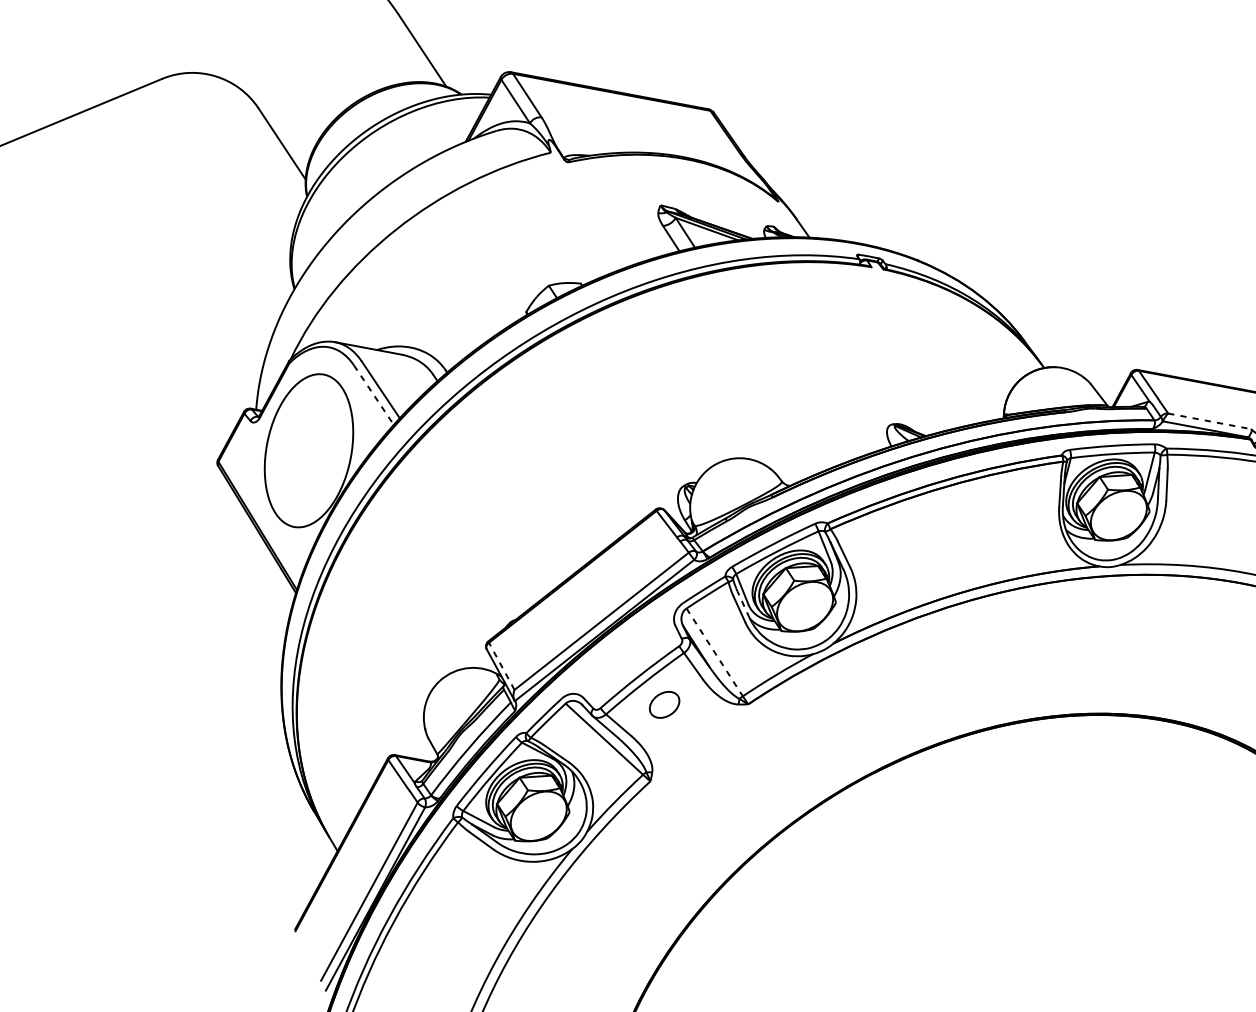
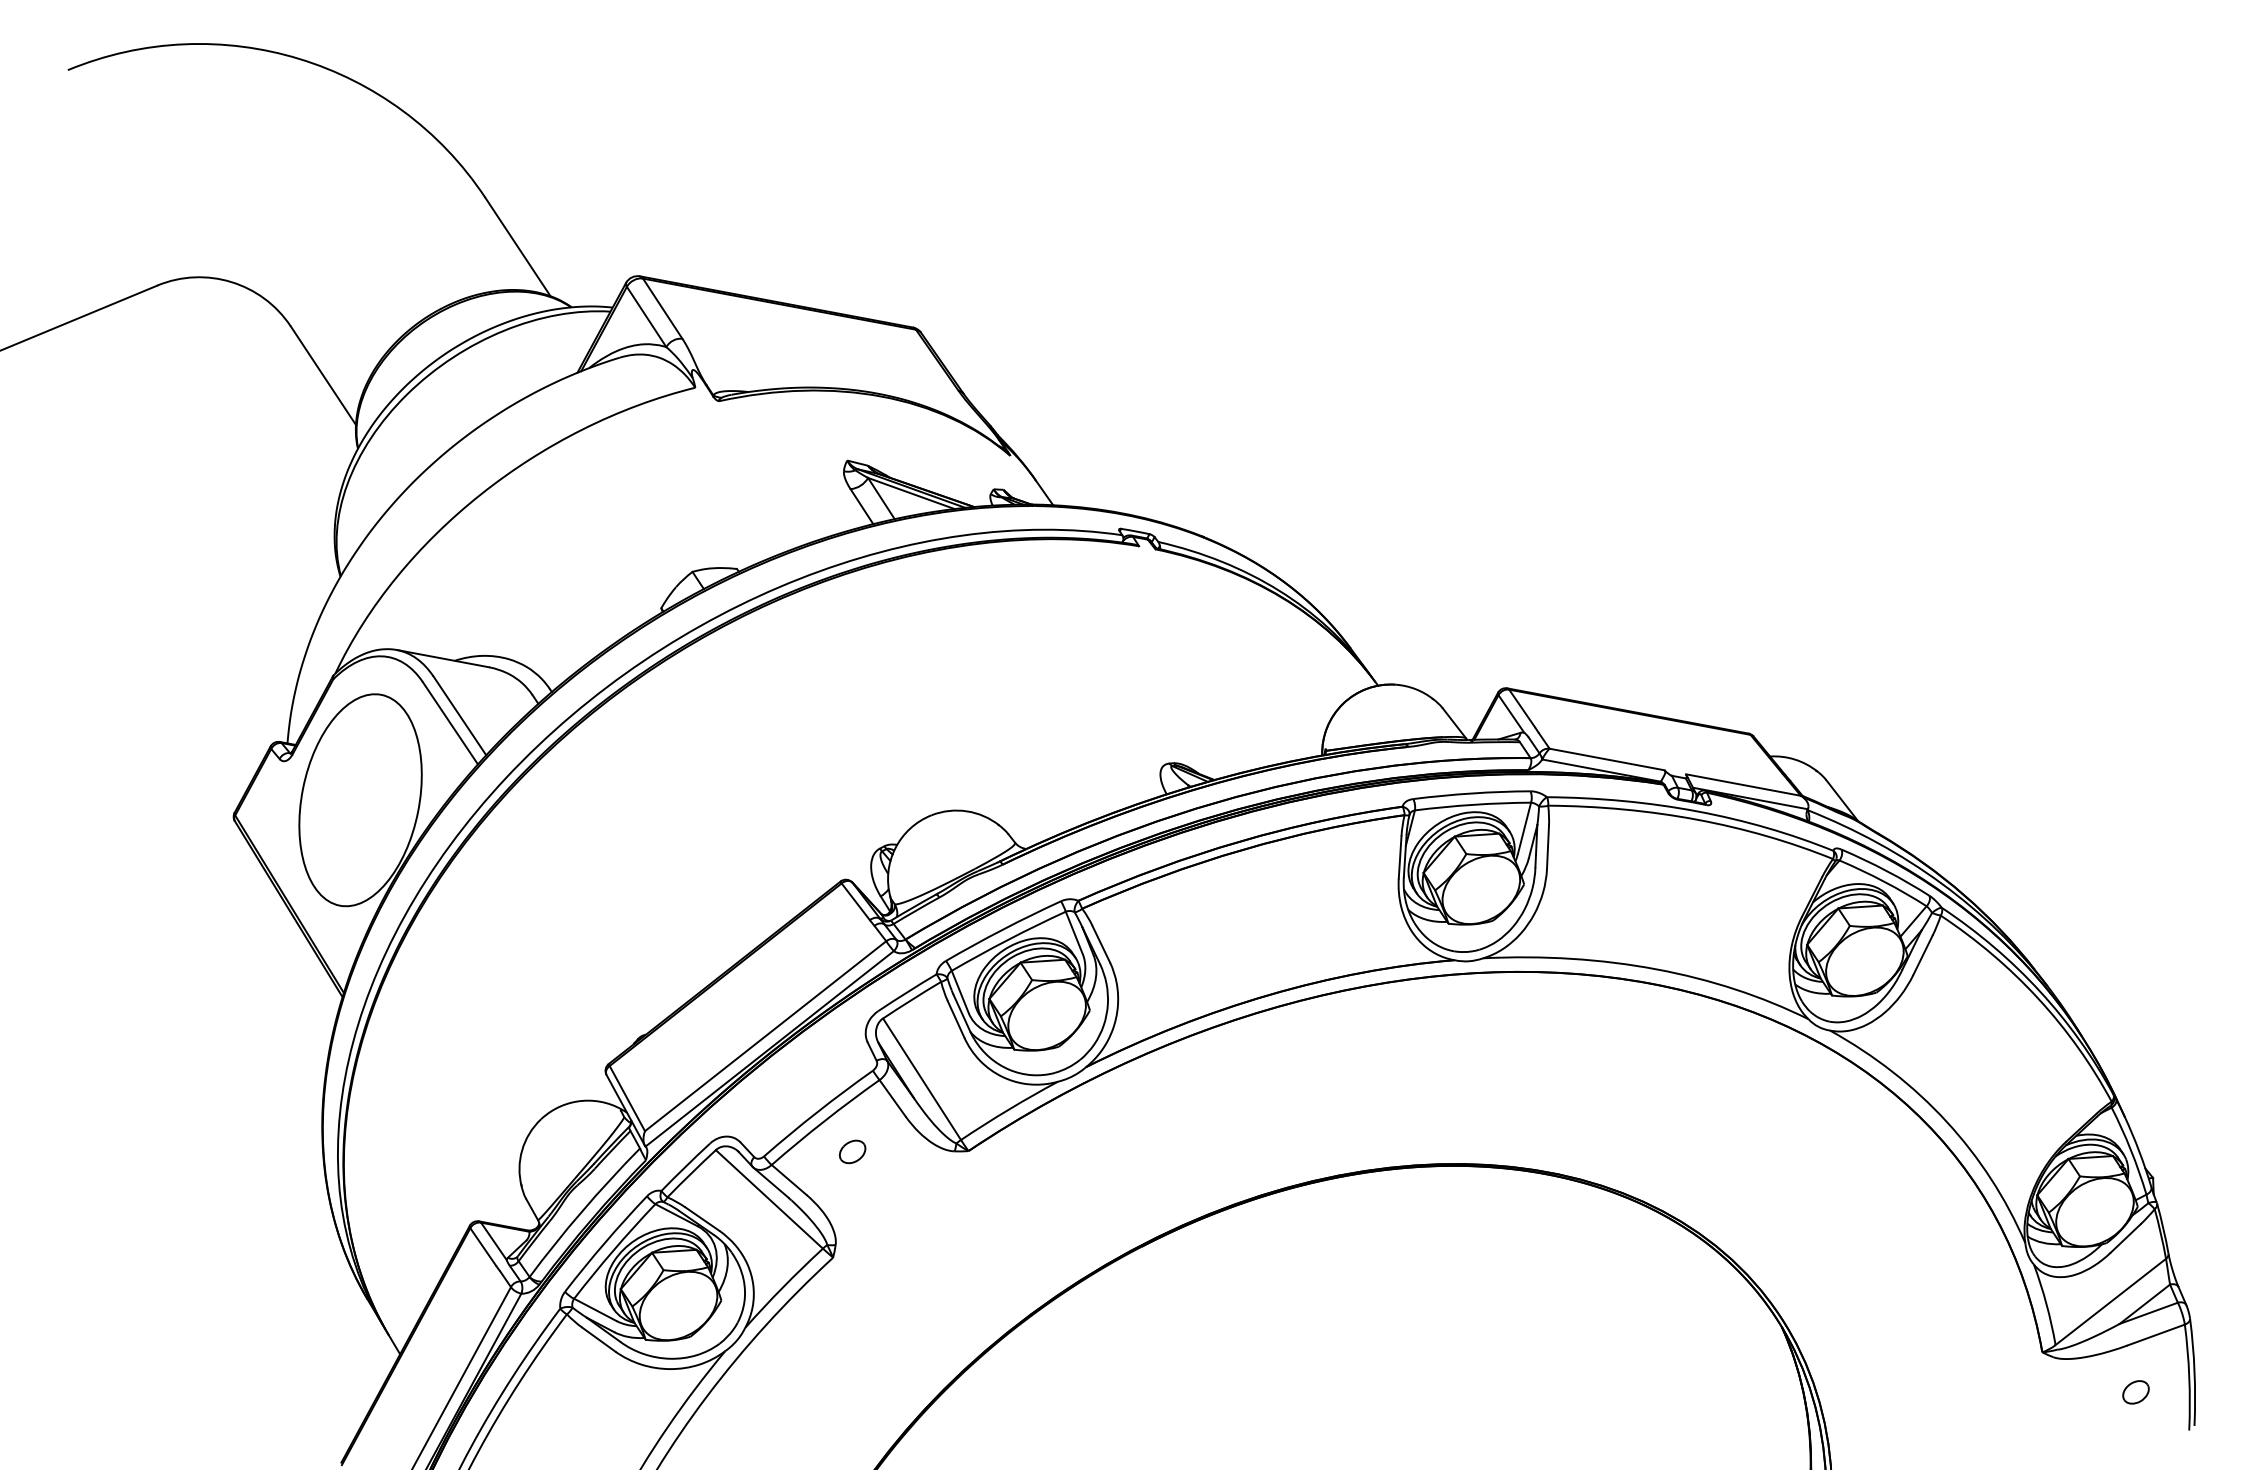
line: (373, 395) -> (450, 723), dashed -> solid
line: (1210, 421) -> (1607, 759), dashed -> solid
line: (743, 604) -> (961, 1012), dashed -> solid
line: (715, 652) -> (922, 1079), dashed -> solid
line: (501, 666) -> (627, 1098), dashed -> solid
part: (664, 704) -> (852, 1151), size x0.62

